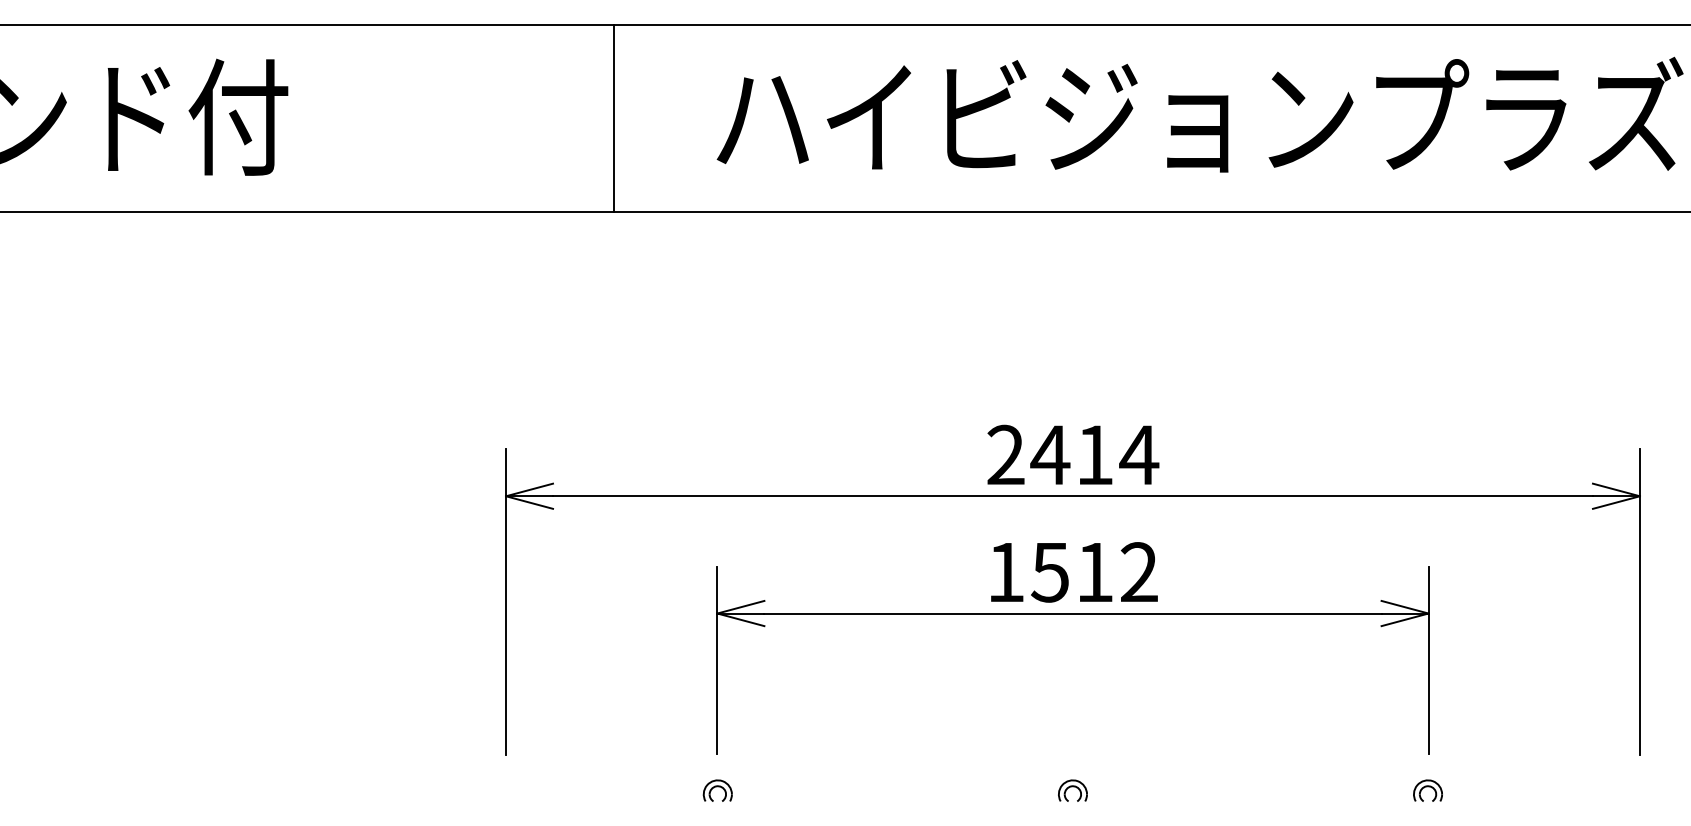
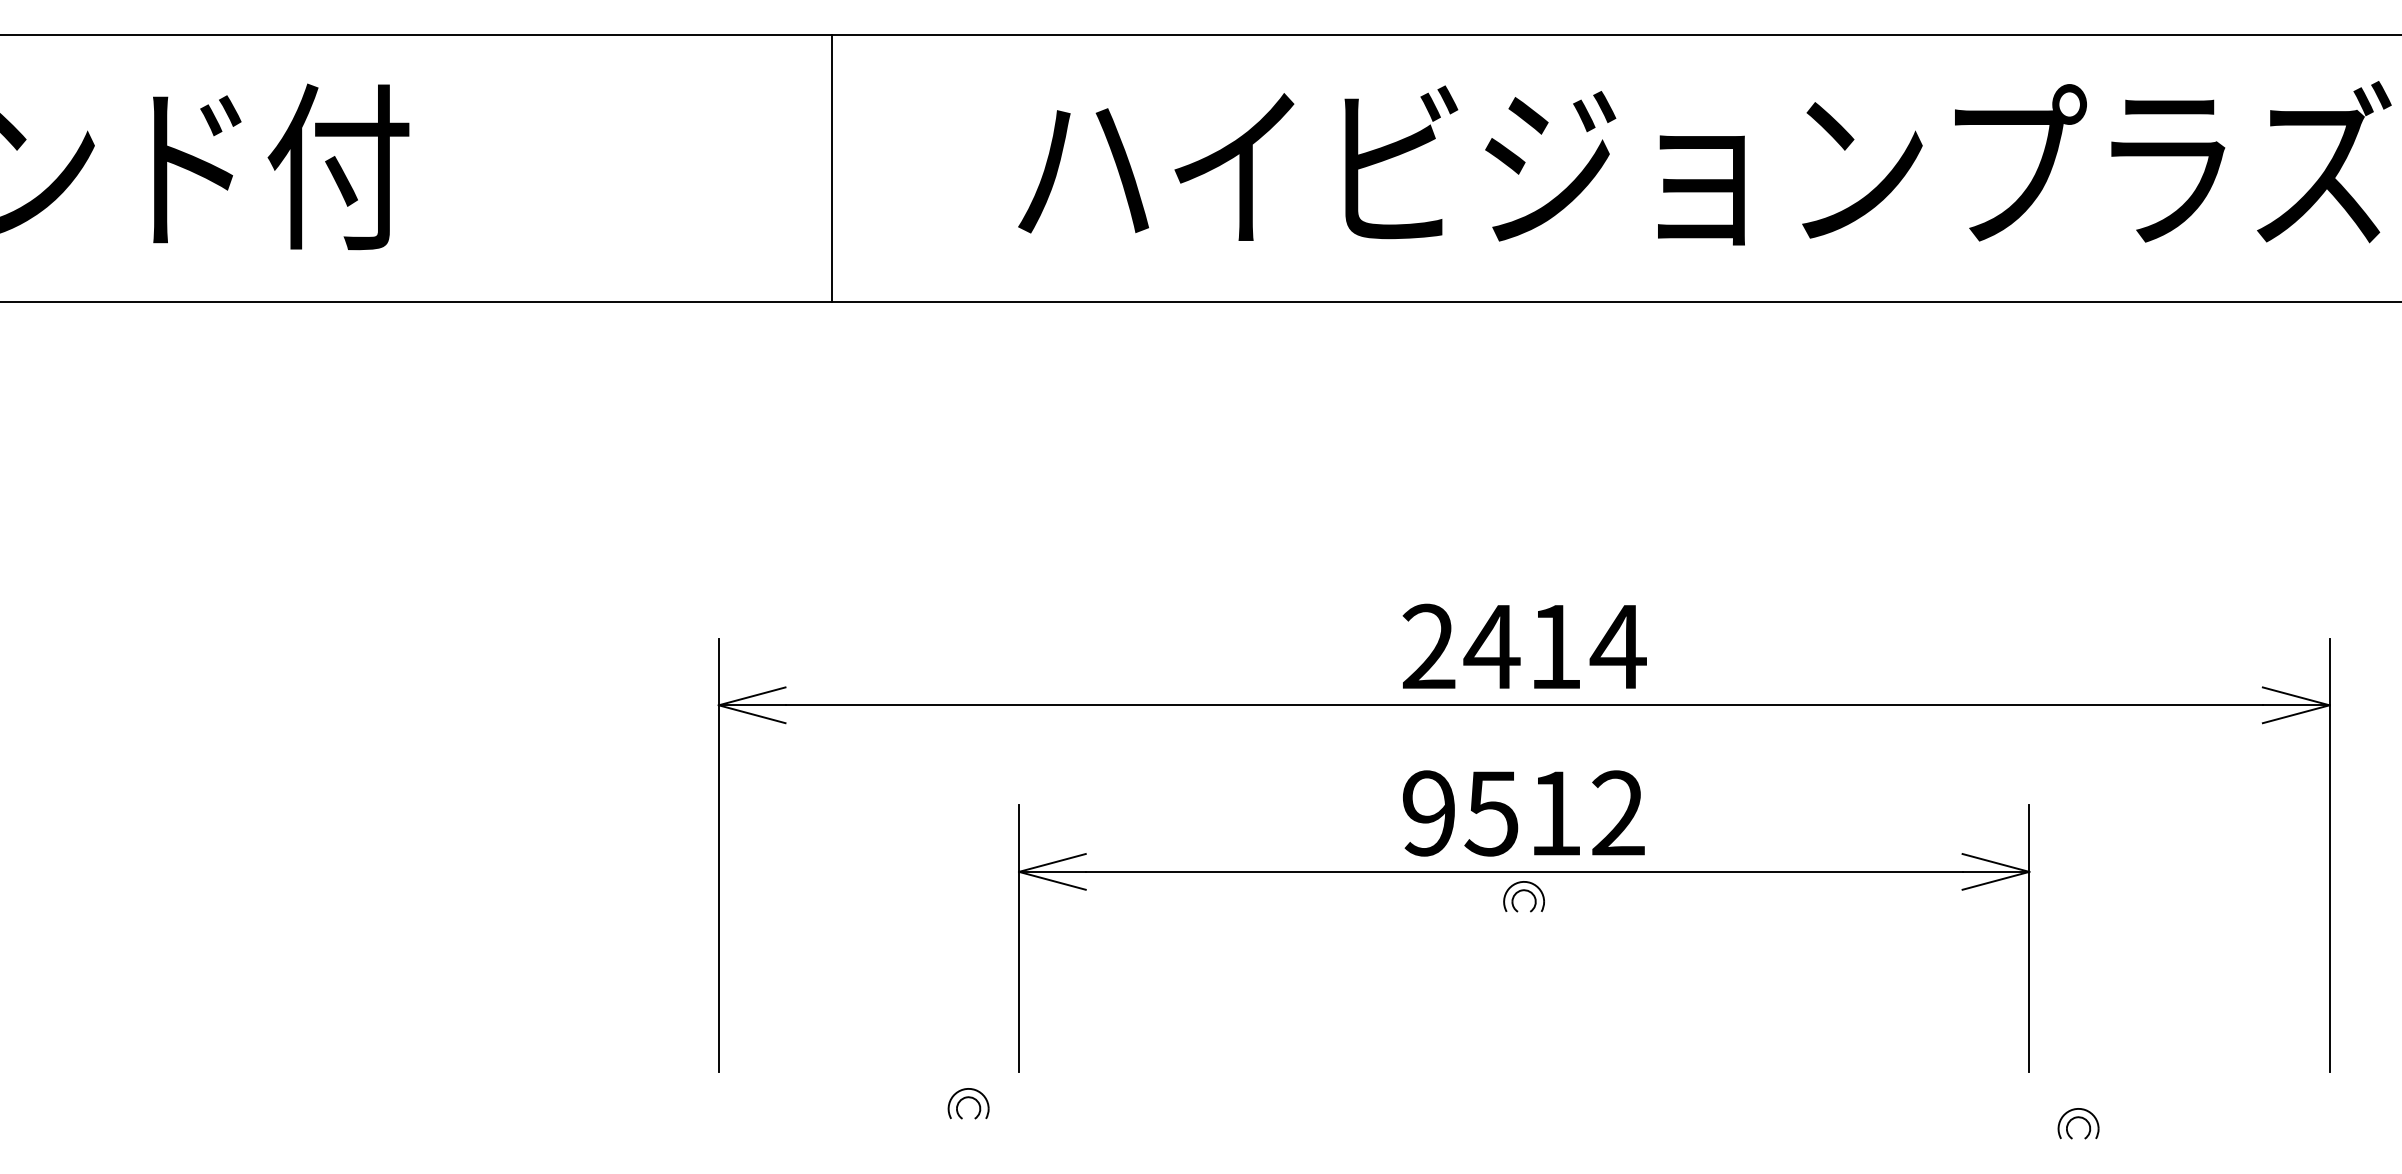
line: (614, 118) -> (831, 168), moved
text: (1005, 572) -> (1428, 813), 1512 -> 9512
part: (717, 790) -> (968, 1103), moved
part: (1072, 790) -> (1523, 896), moved
part: (1427, 790) -> (2078, 1123), moved

